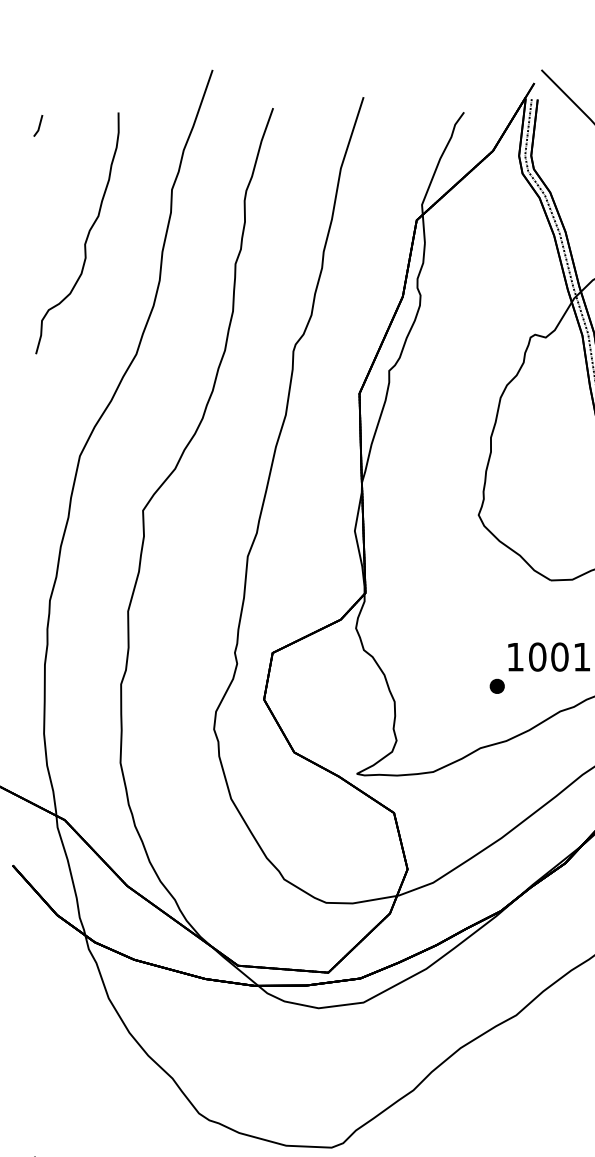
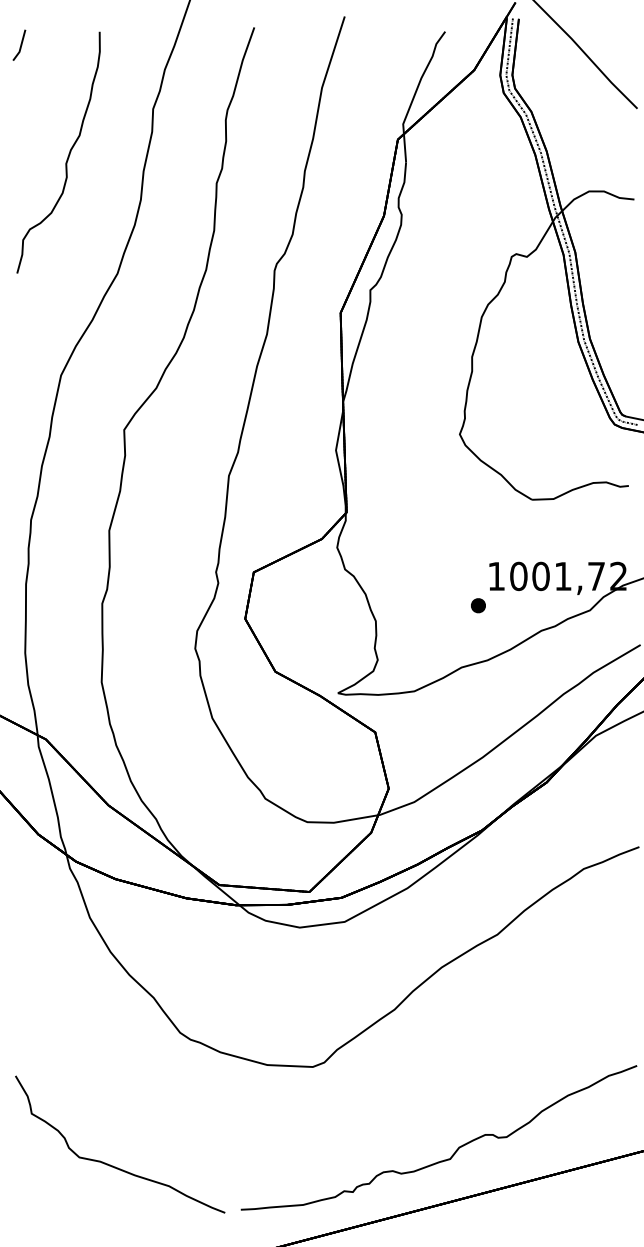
part: (38, 125) -> (19, 44), size x1.43

